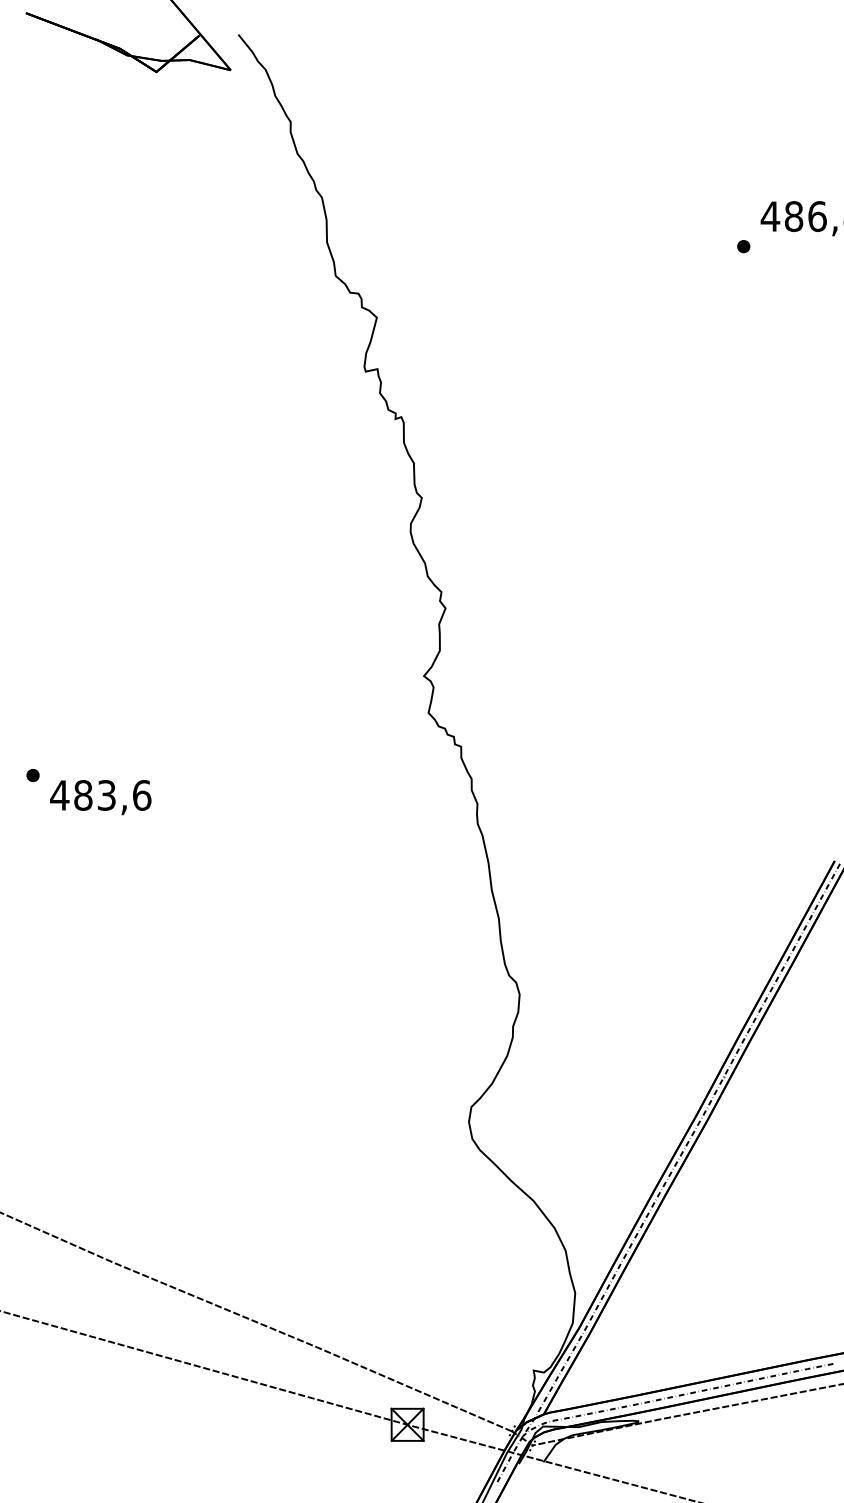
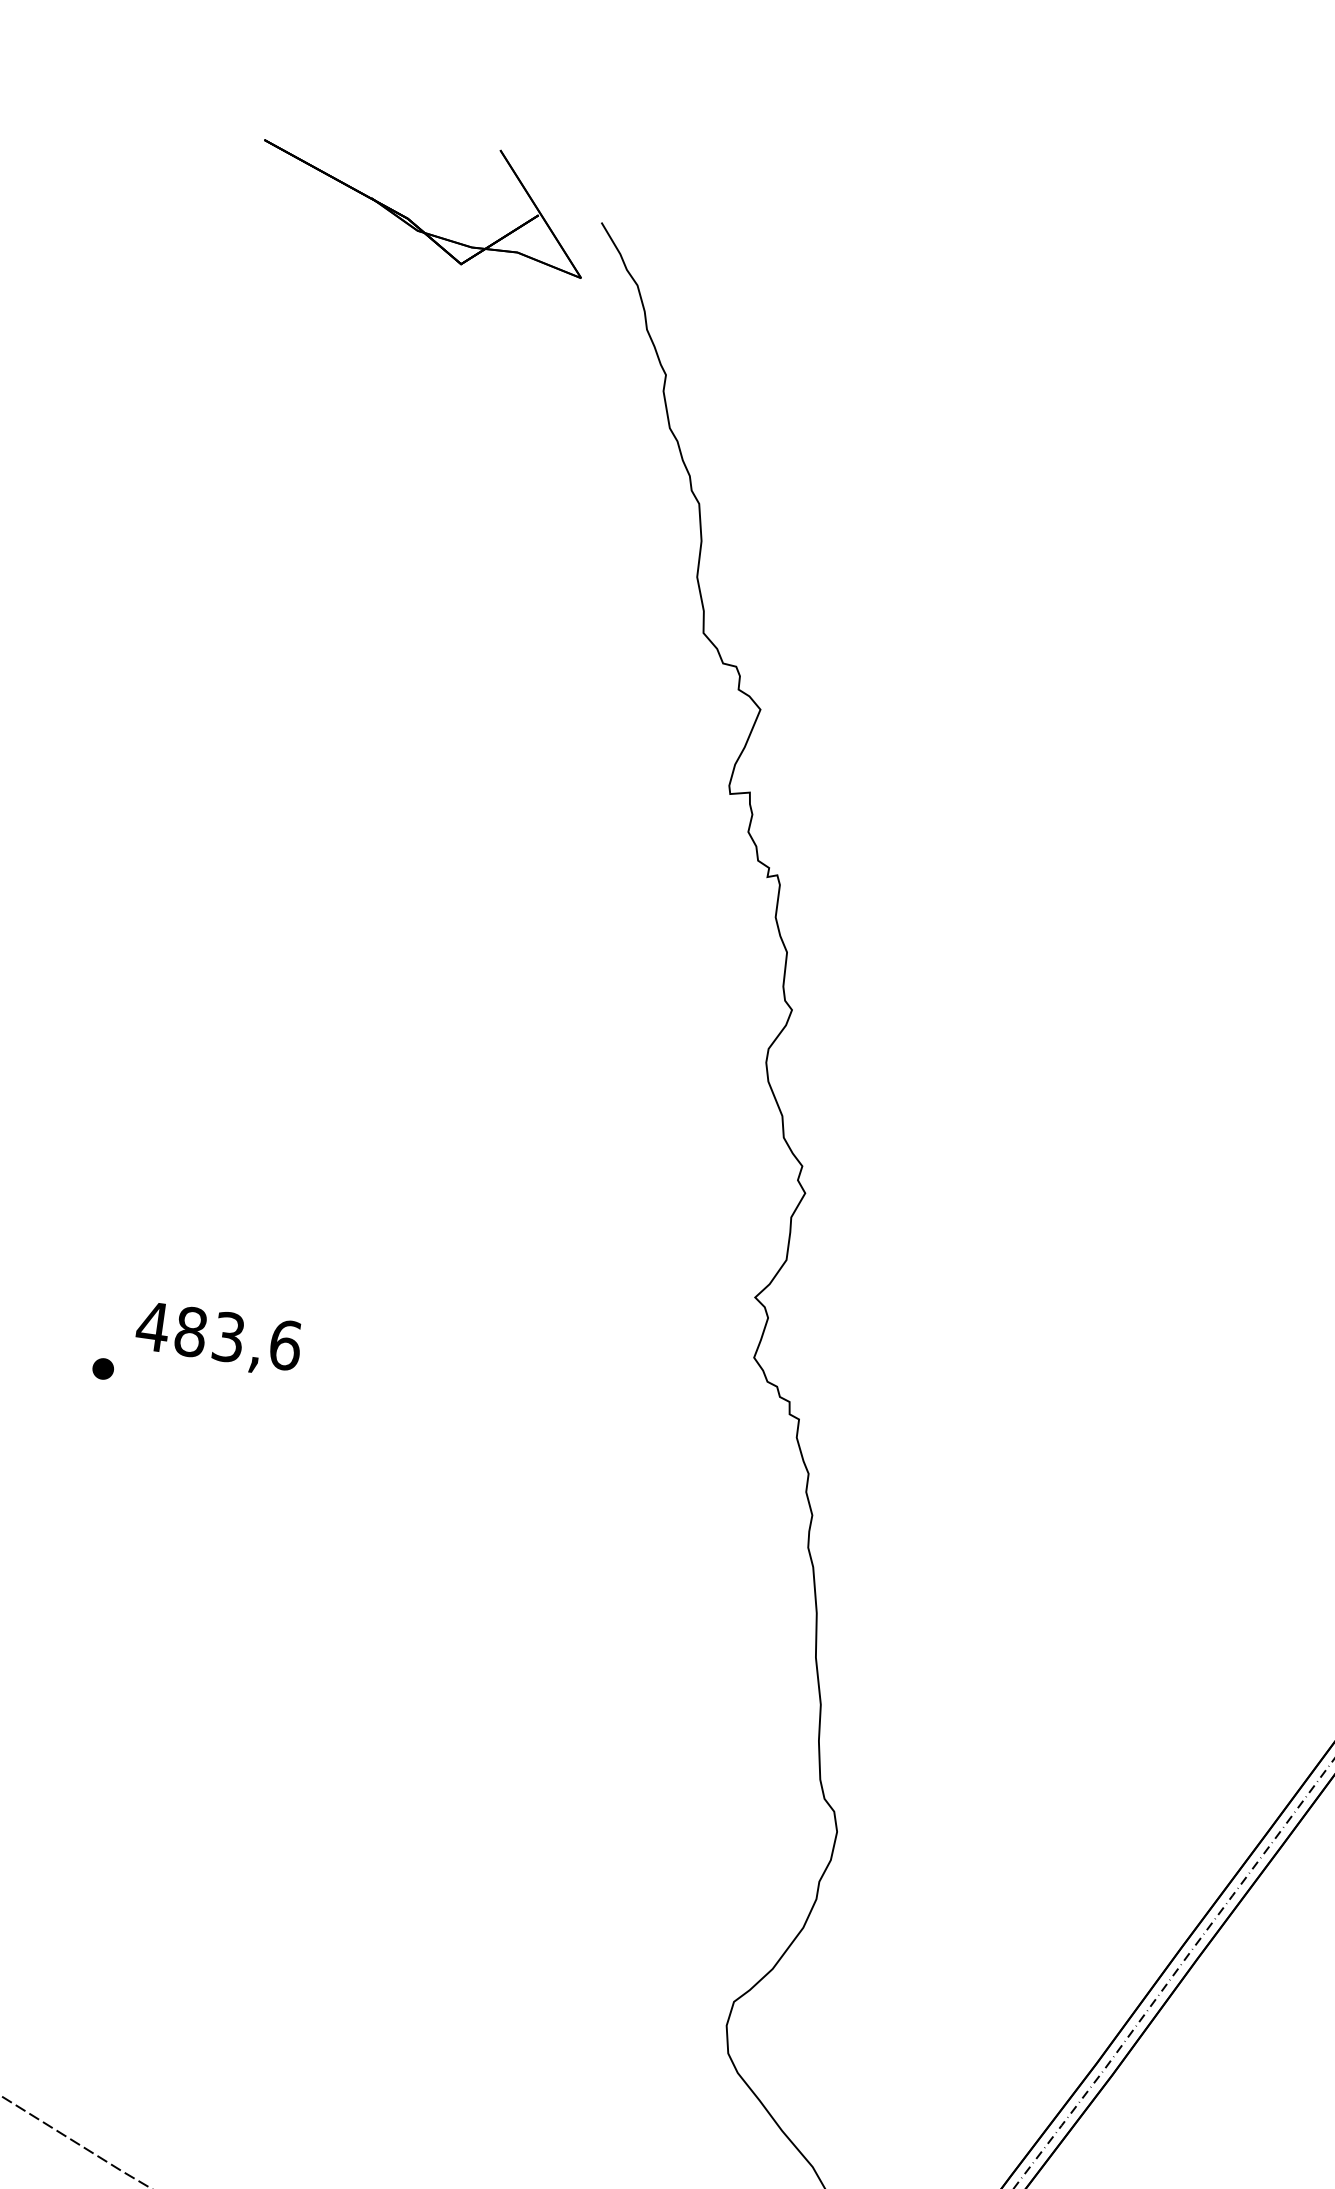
text: (100, 797) -> (218, 1339), moved

